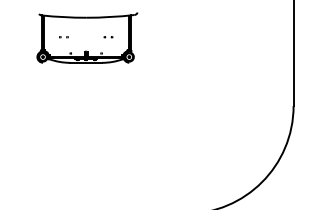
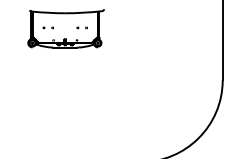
part: (63, 37) -> (48, 28), size x1.6
part: (108, 37) -> (82, 28), size x1.6

